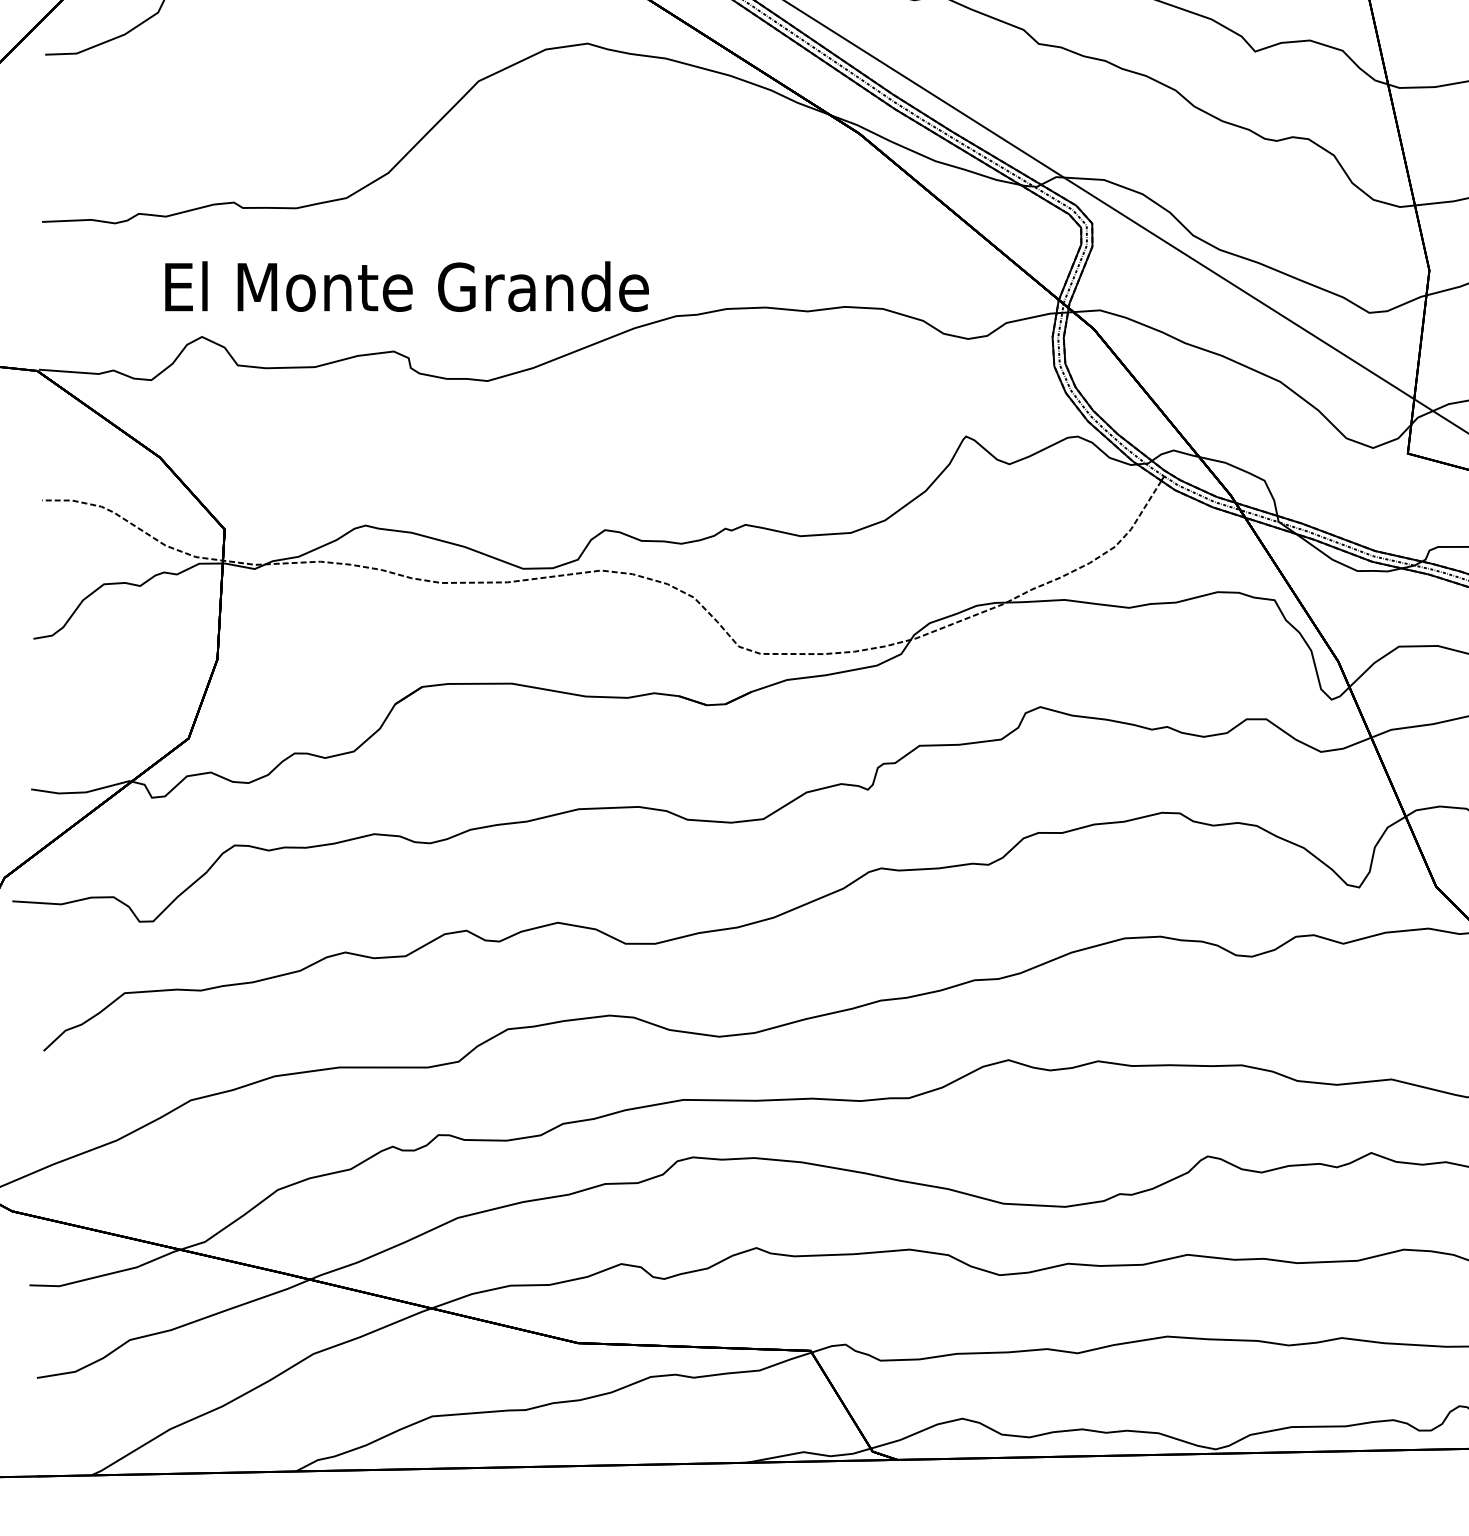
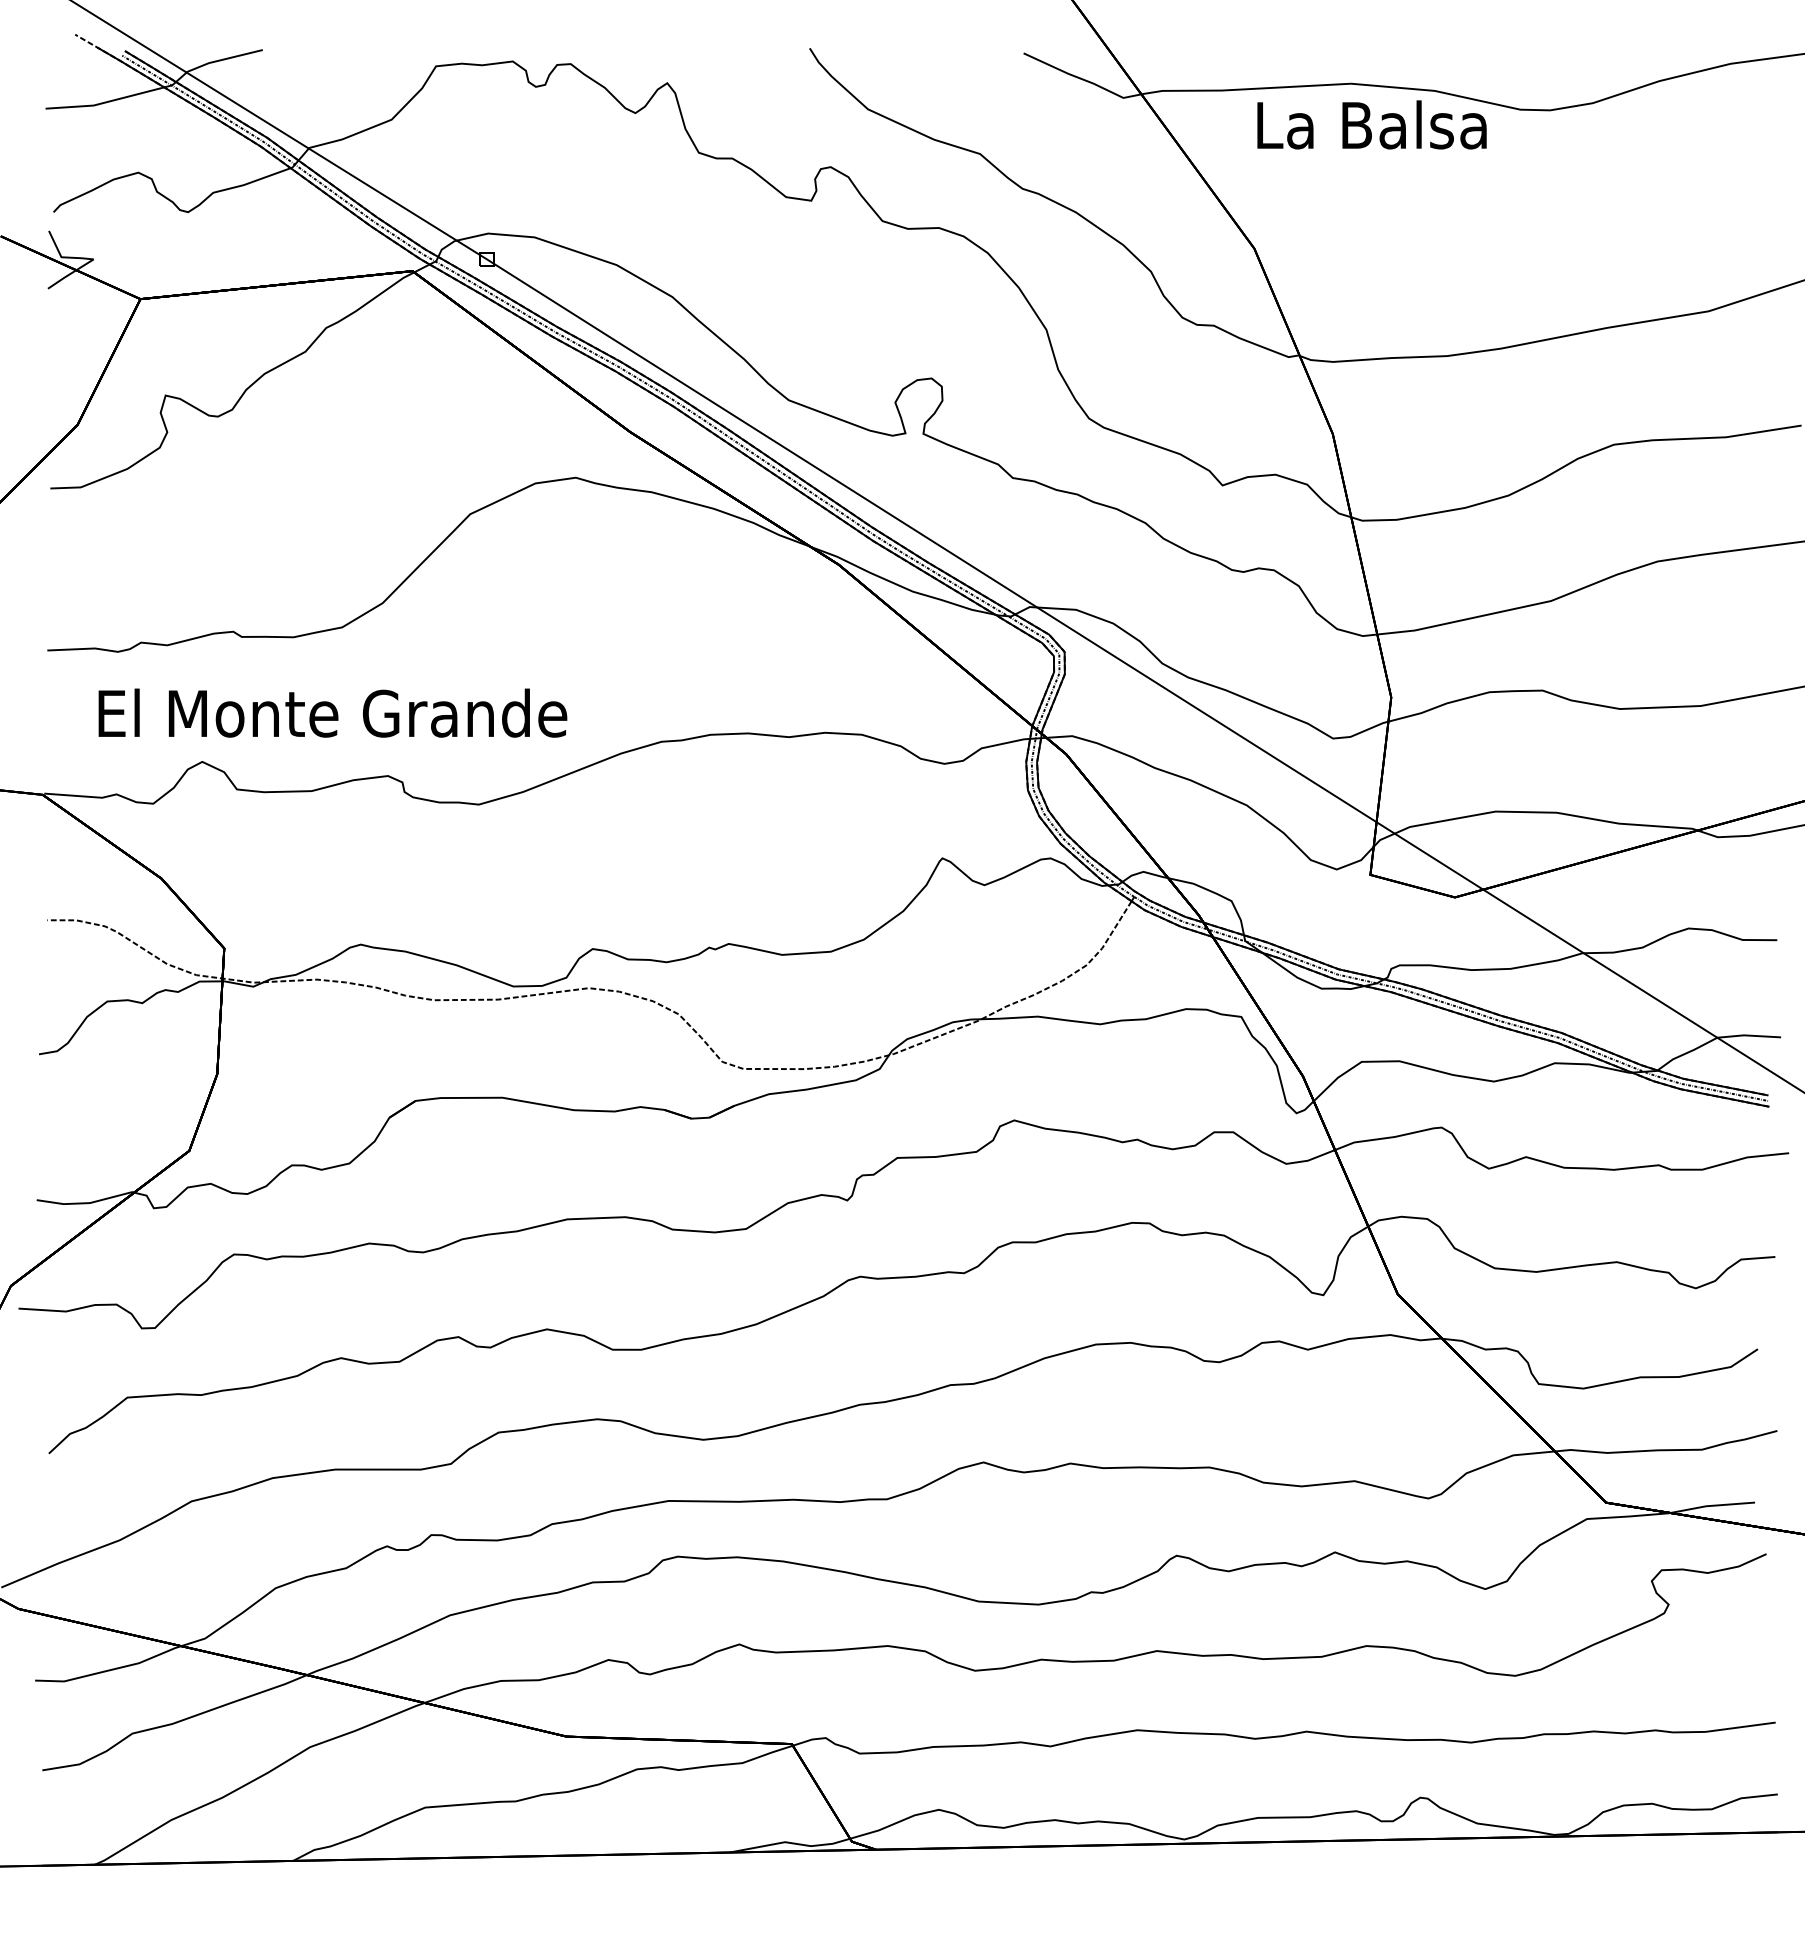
text: (406, 285) -> (332, 712), moved

